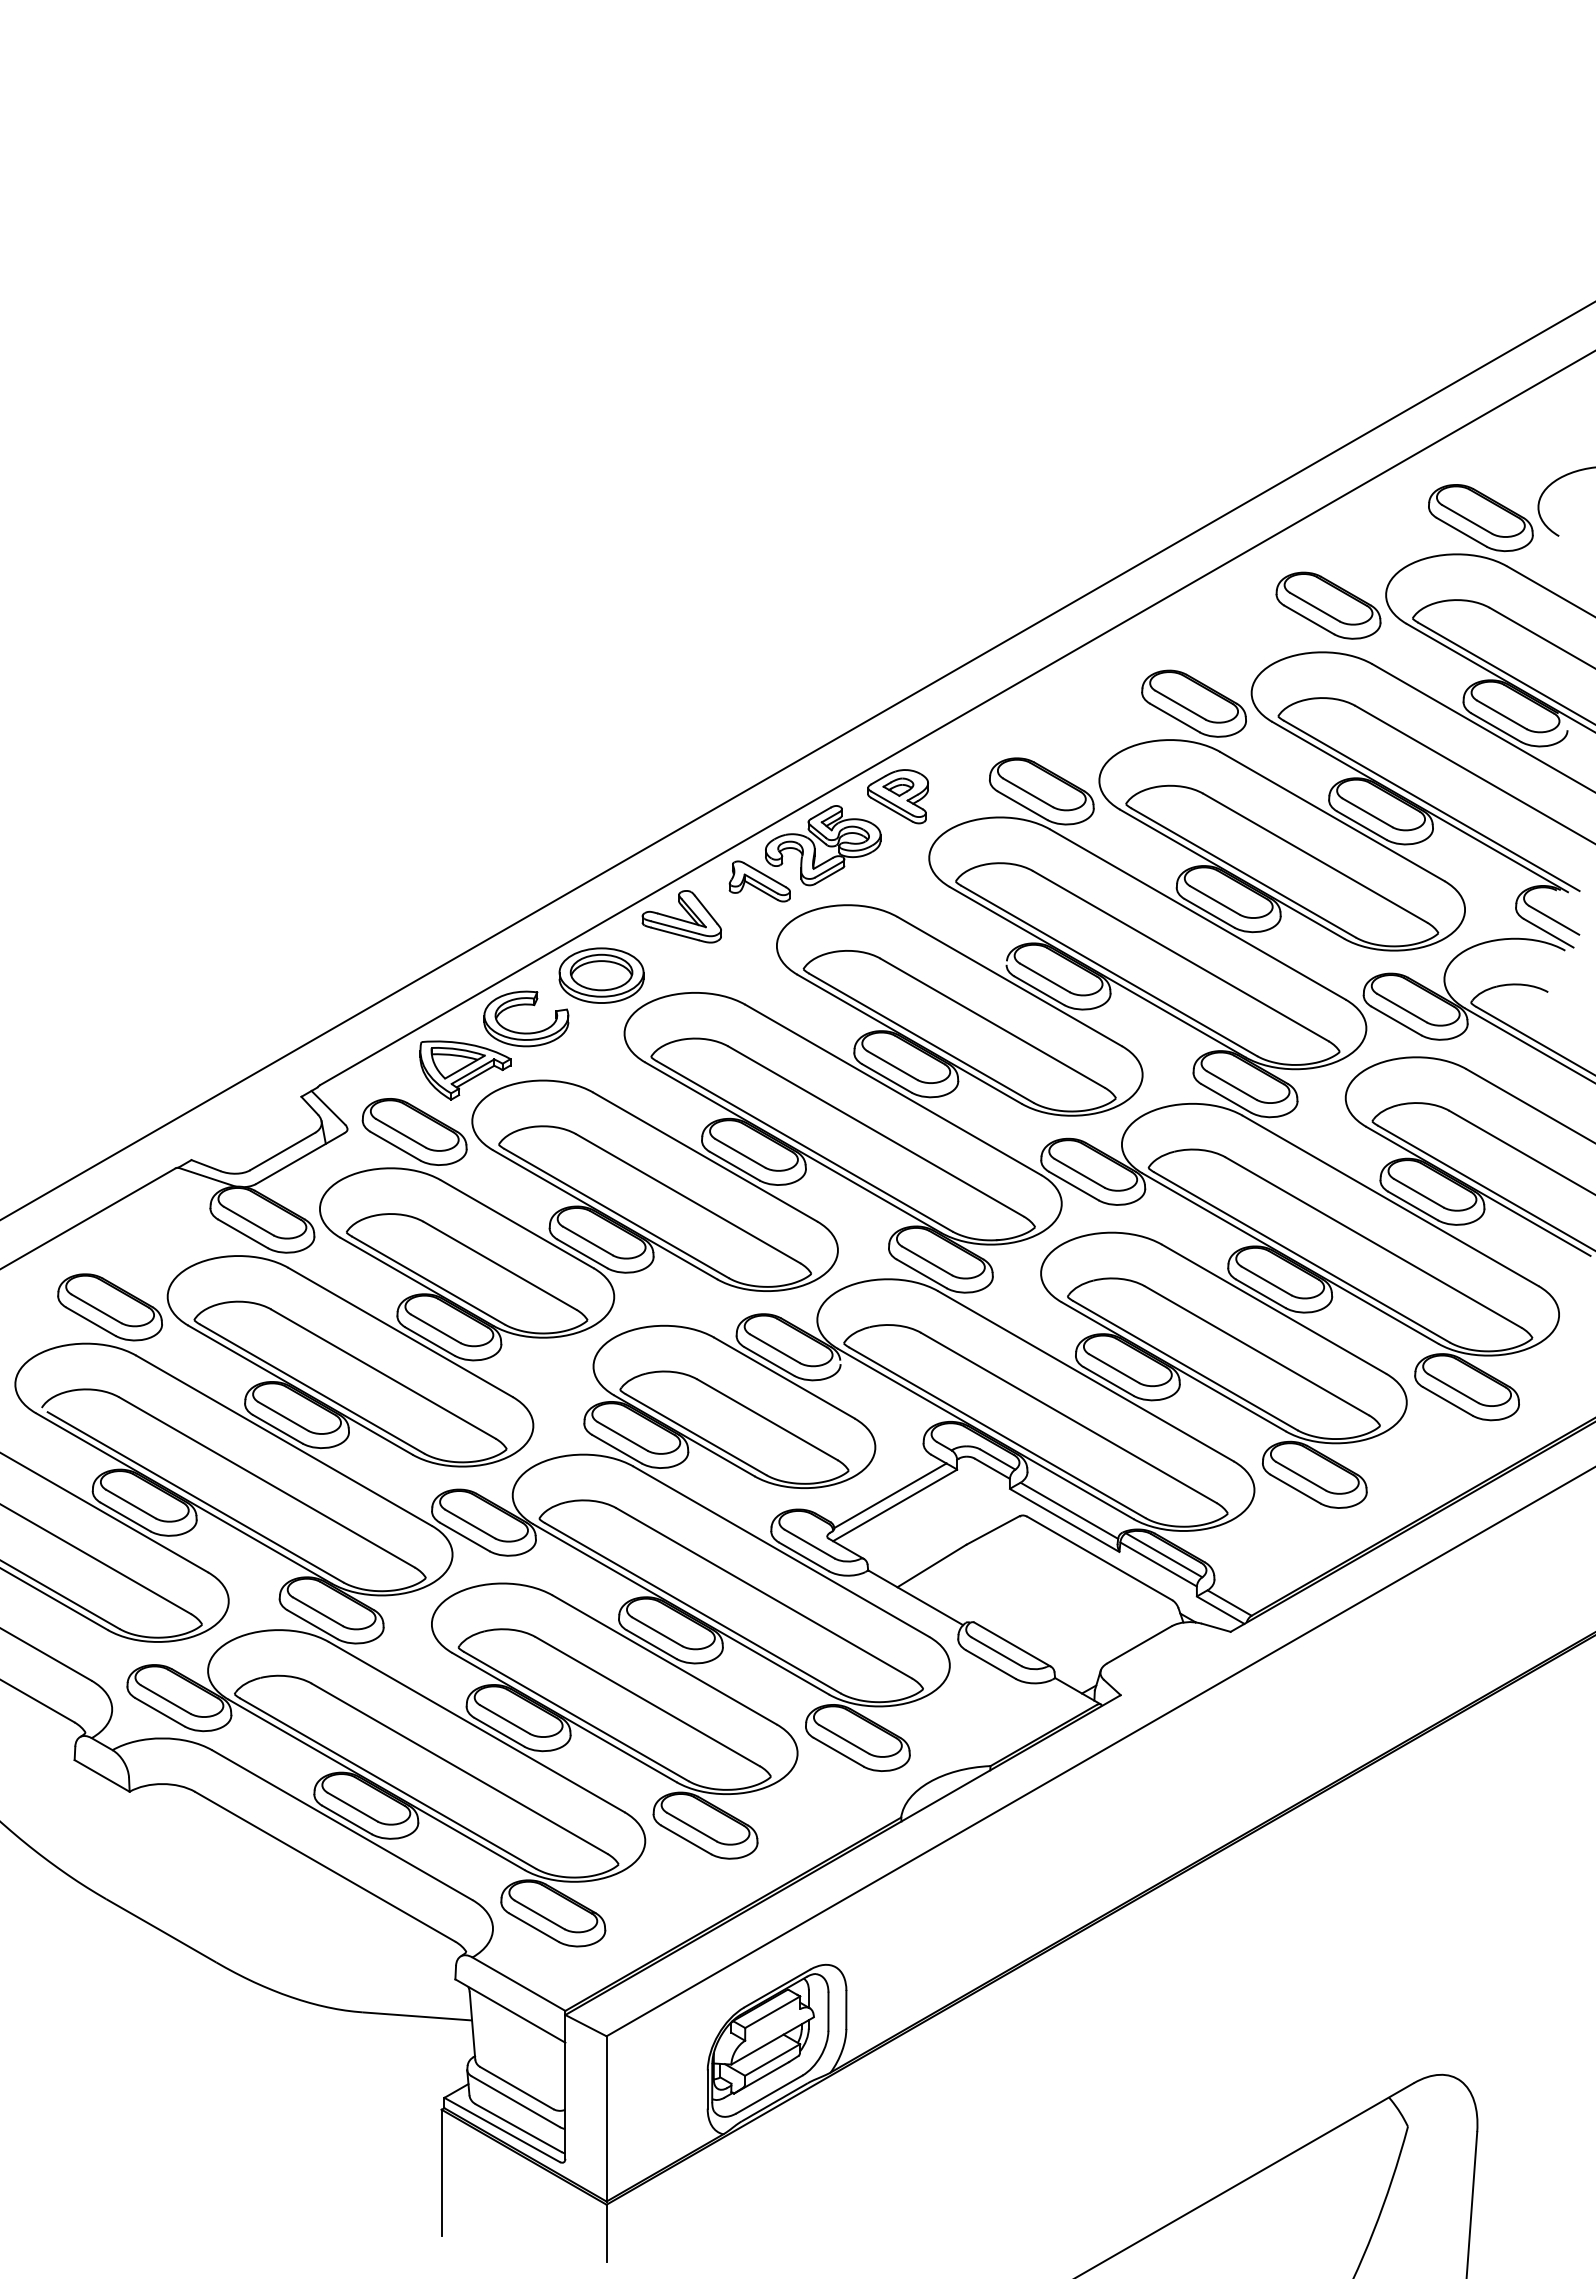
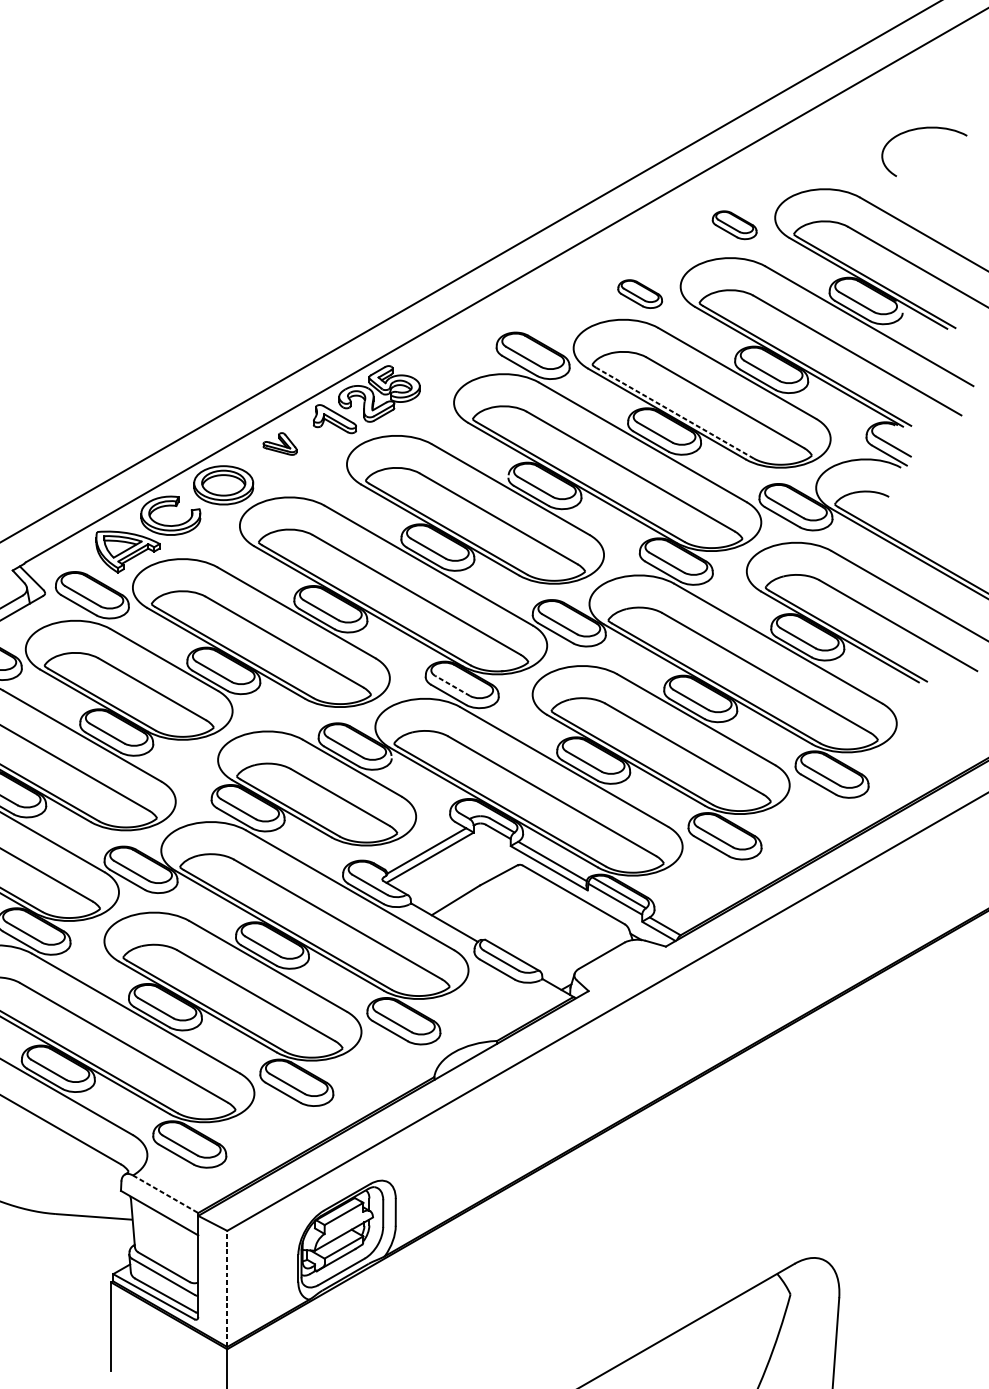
part: (1480, 518) -> (841, 164), removed
part: (1328, 605) -> (734, 225), size x0.6
part: (1193, 703) -> (639, 294), size x0.6
part: (897, 796) -> (431, 359), removed
line: (1243, 872) -> (674, 412), solid -> dashed
part: (681, 916) -> (279, 443), size x0.6
line: (927, 1261) -> (452, 686), solid -> dashed
line: (518, 1984) -> (165, 1194), solid -> dashed
line: (606, 2118) -> (227, 1288), solid -> dashed

